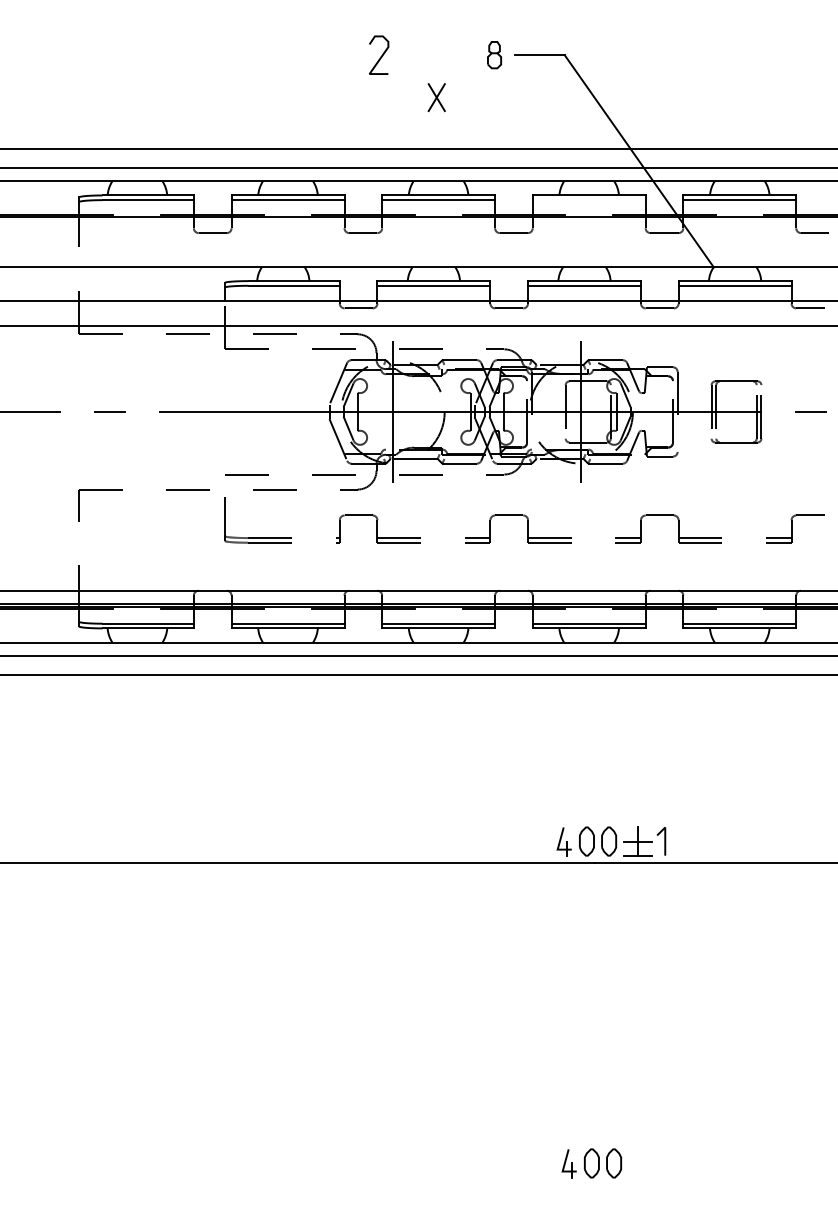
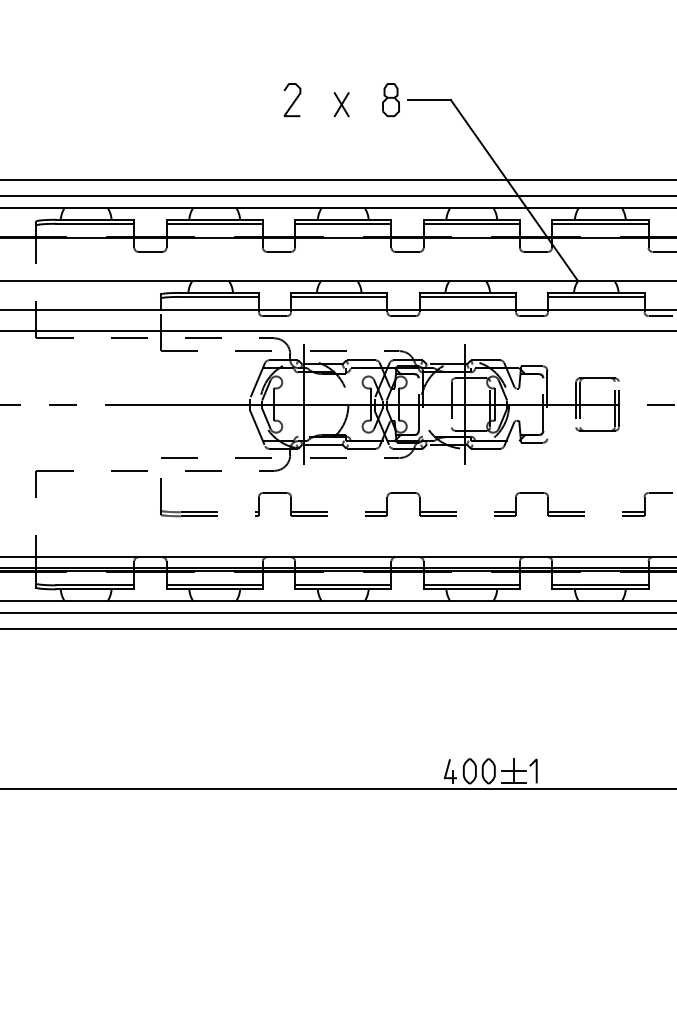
part: (494, 54) -> (390, 99), size x1.43
part: (436, 97) -> (341, 104), moved
line: (588, 200) -> (471, 224), added

